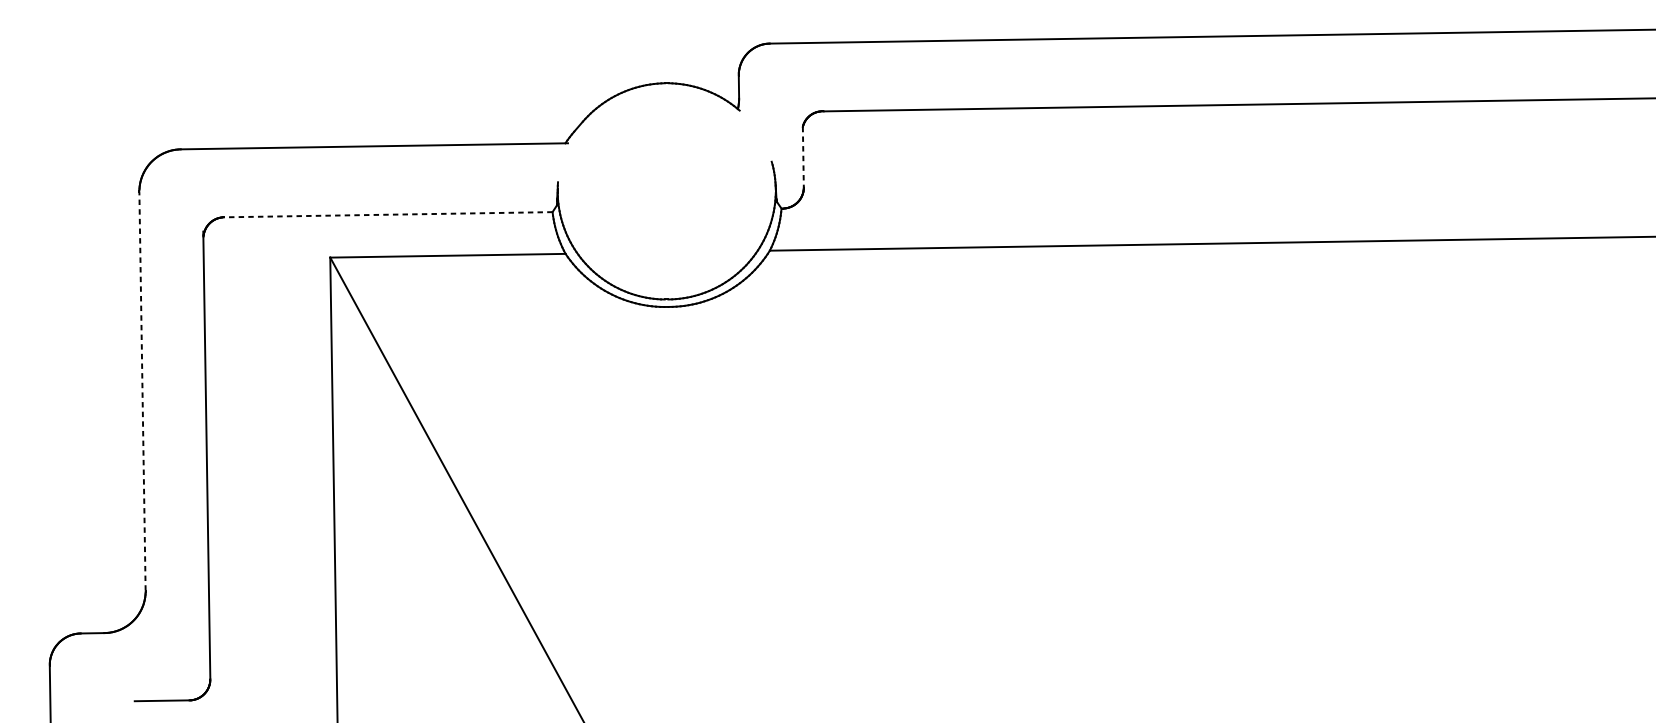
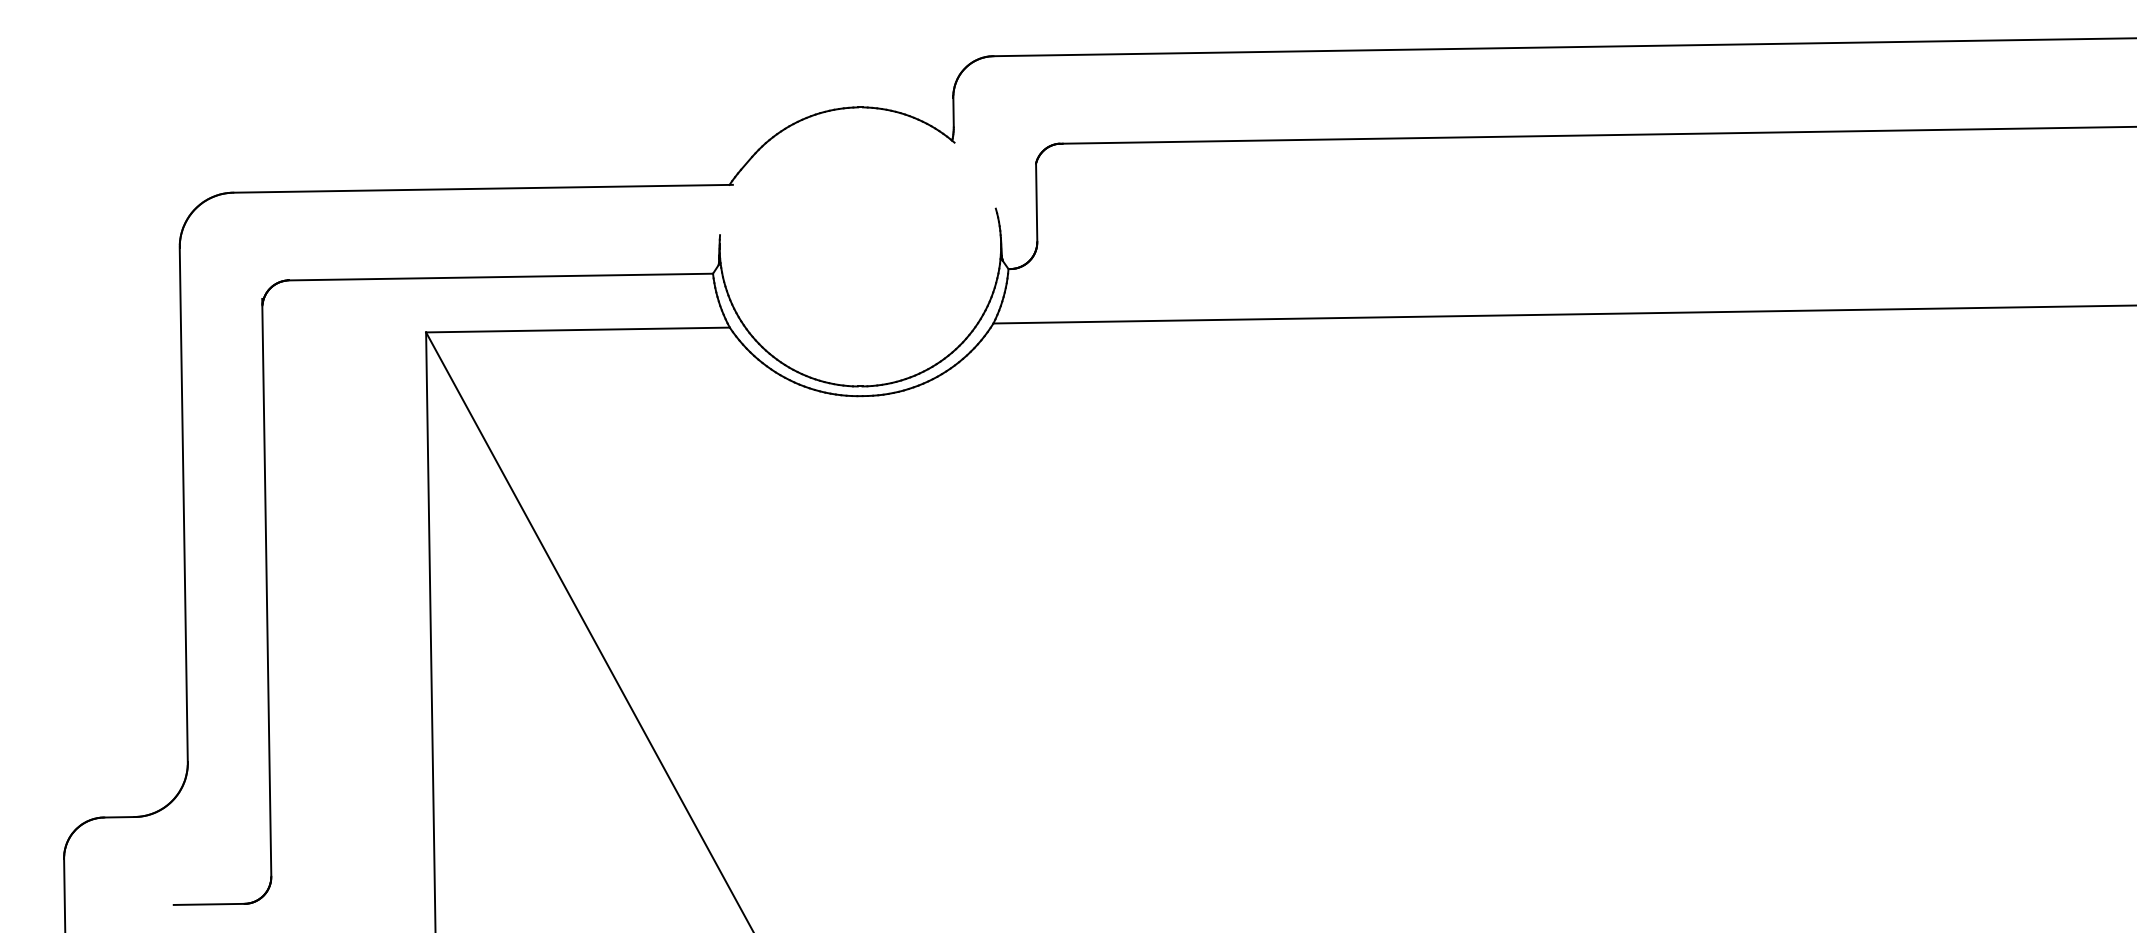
line: (803, 157) -> (1036, 203), dashed -> solid
line: (388, 215) -> (501, 277), dashed -> solid
line: (142, 390) -> (183, 504), dashed -> solid

